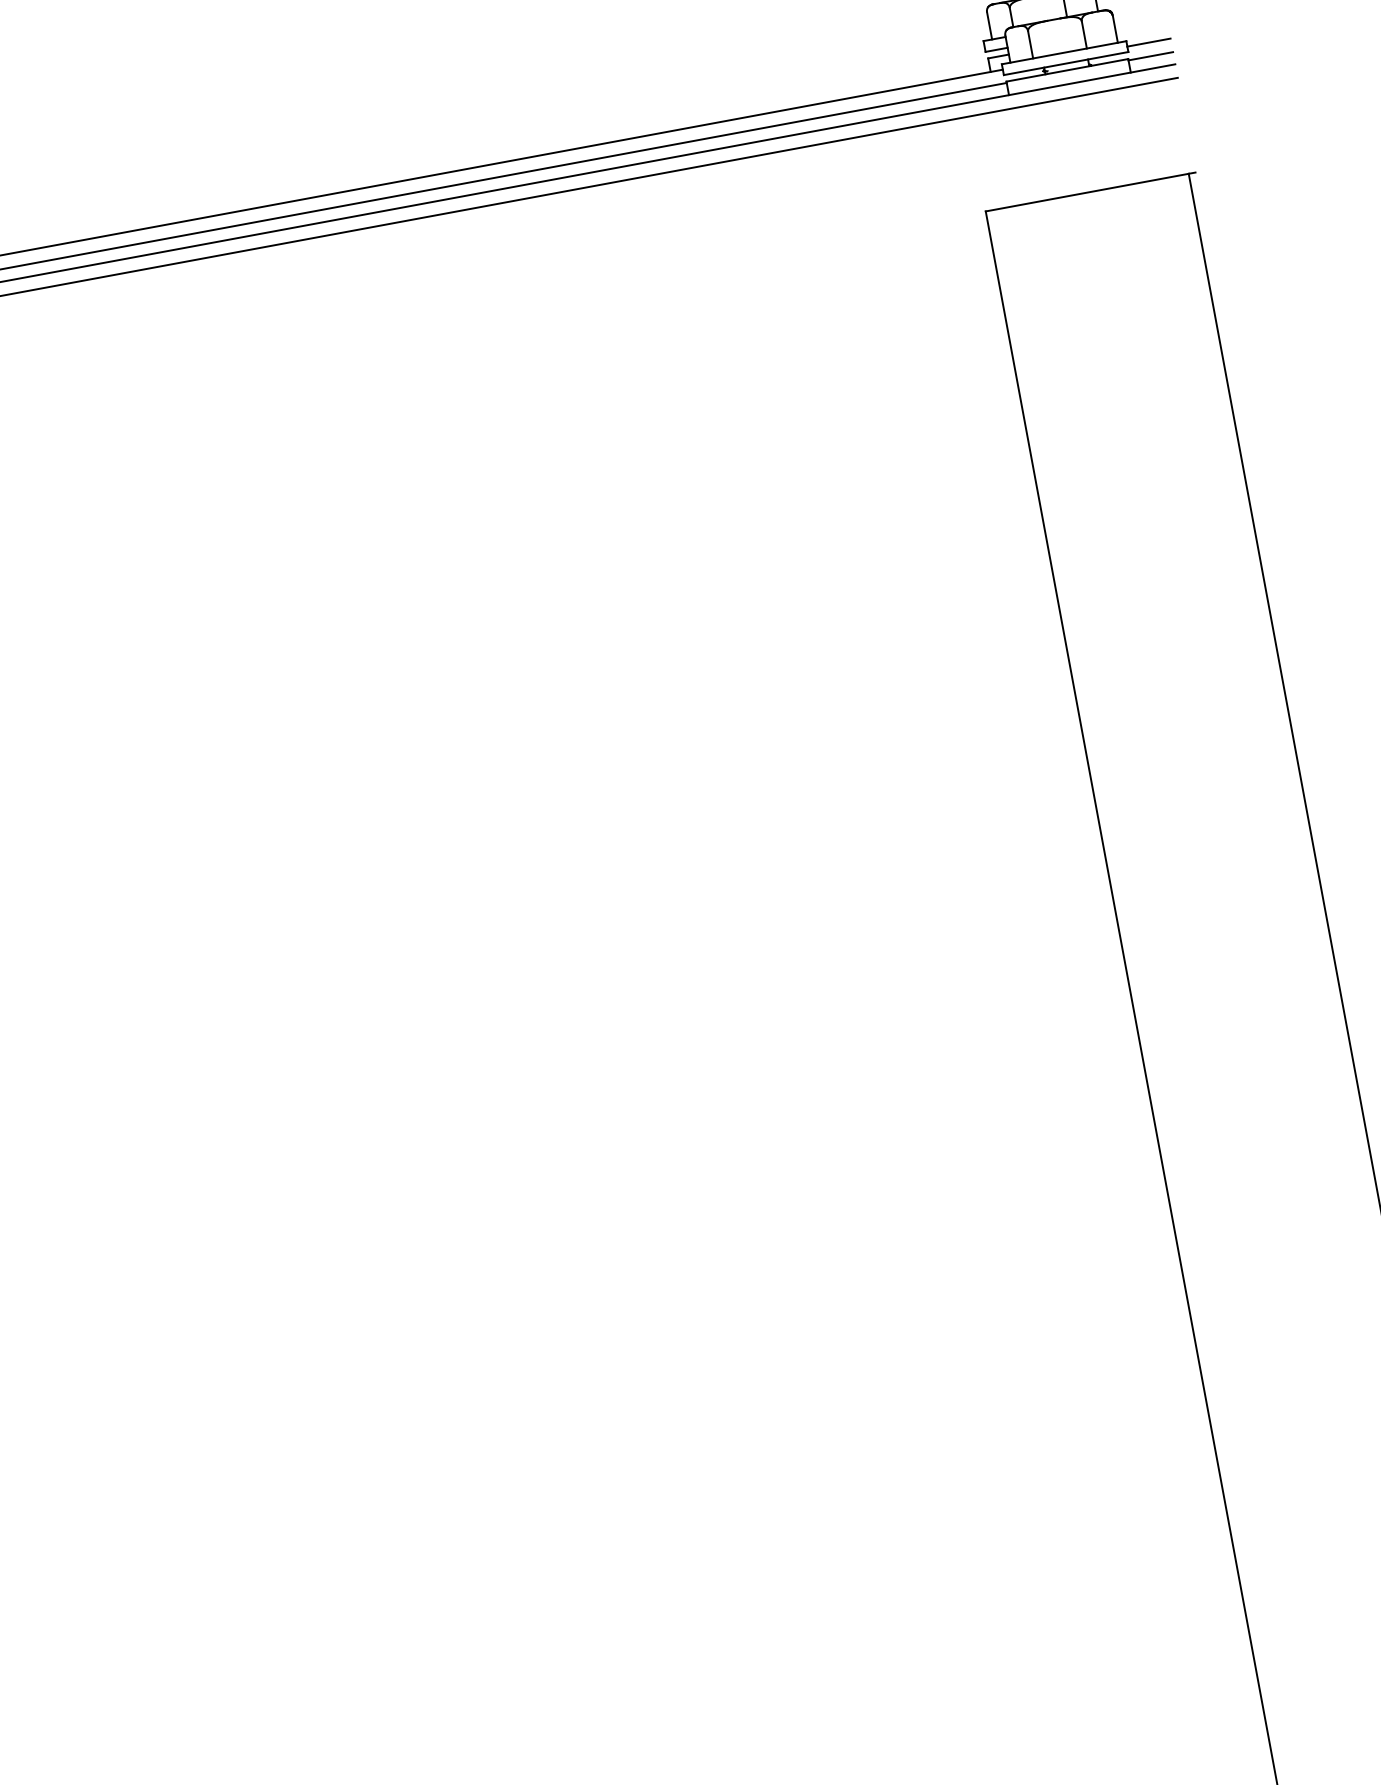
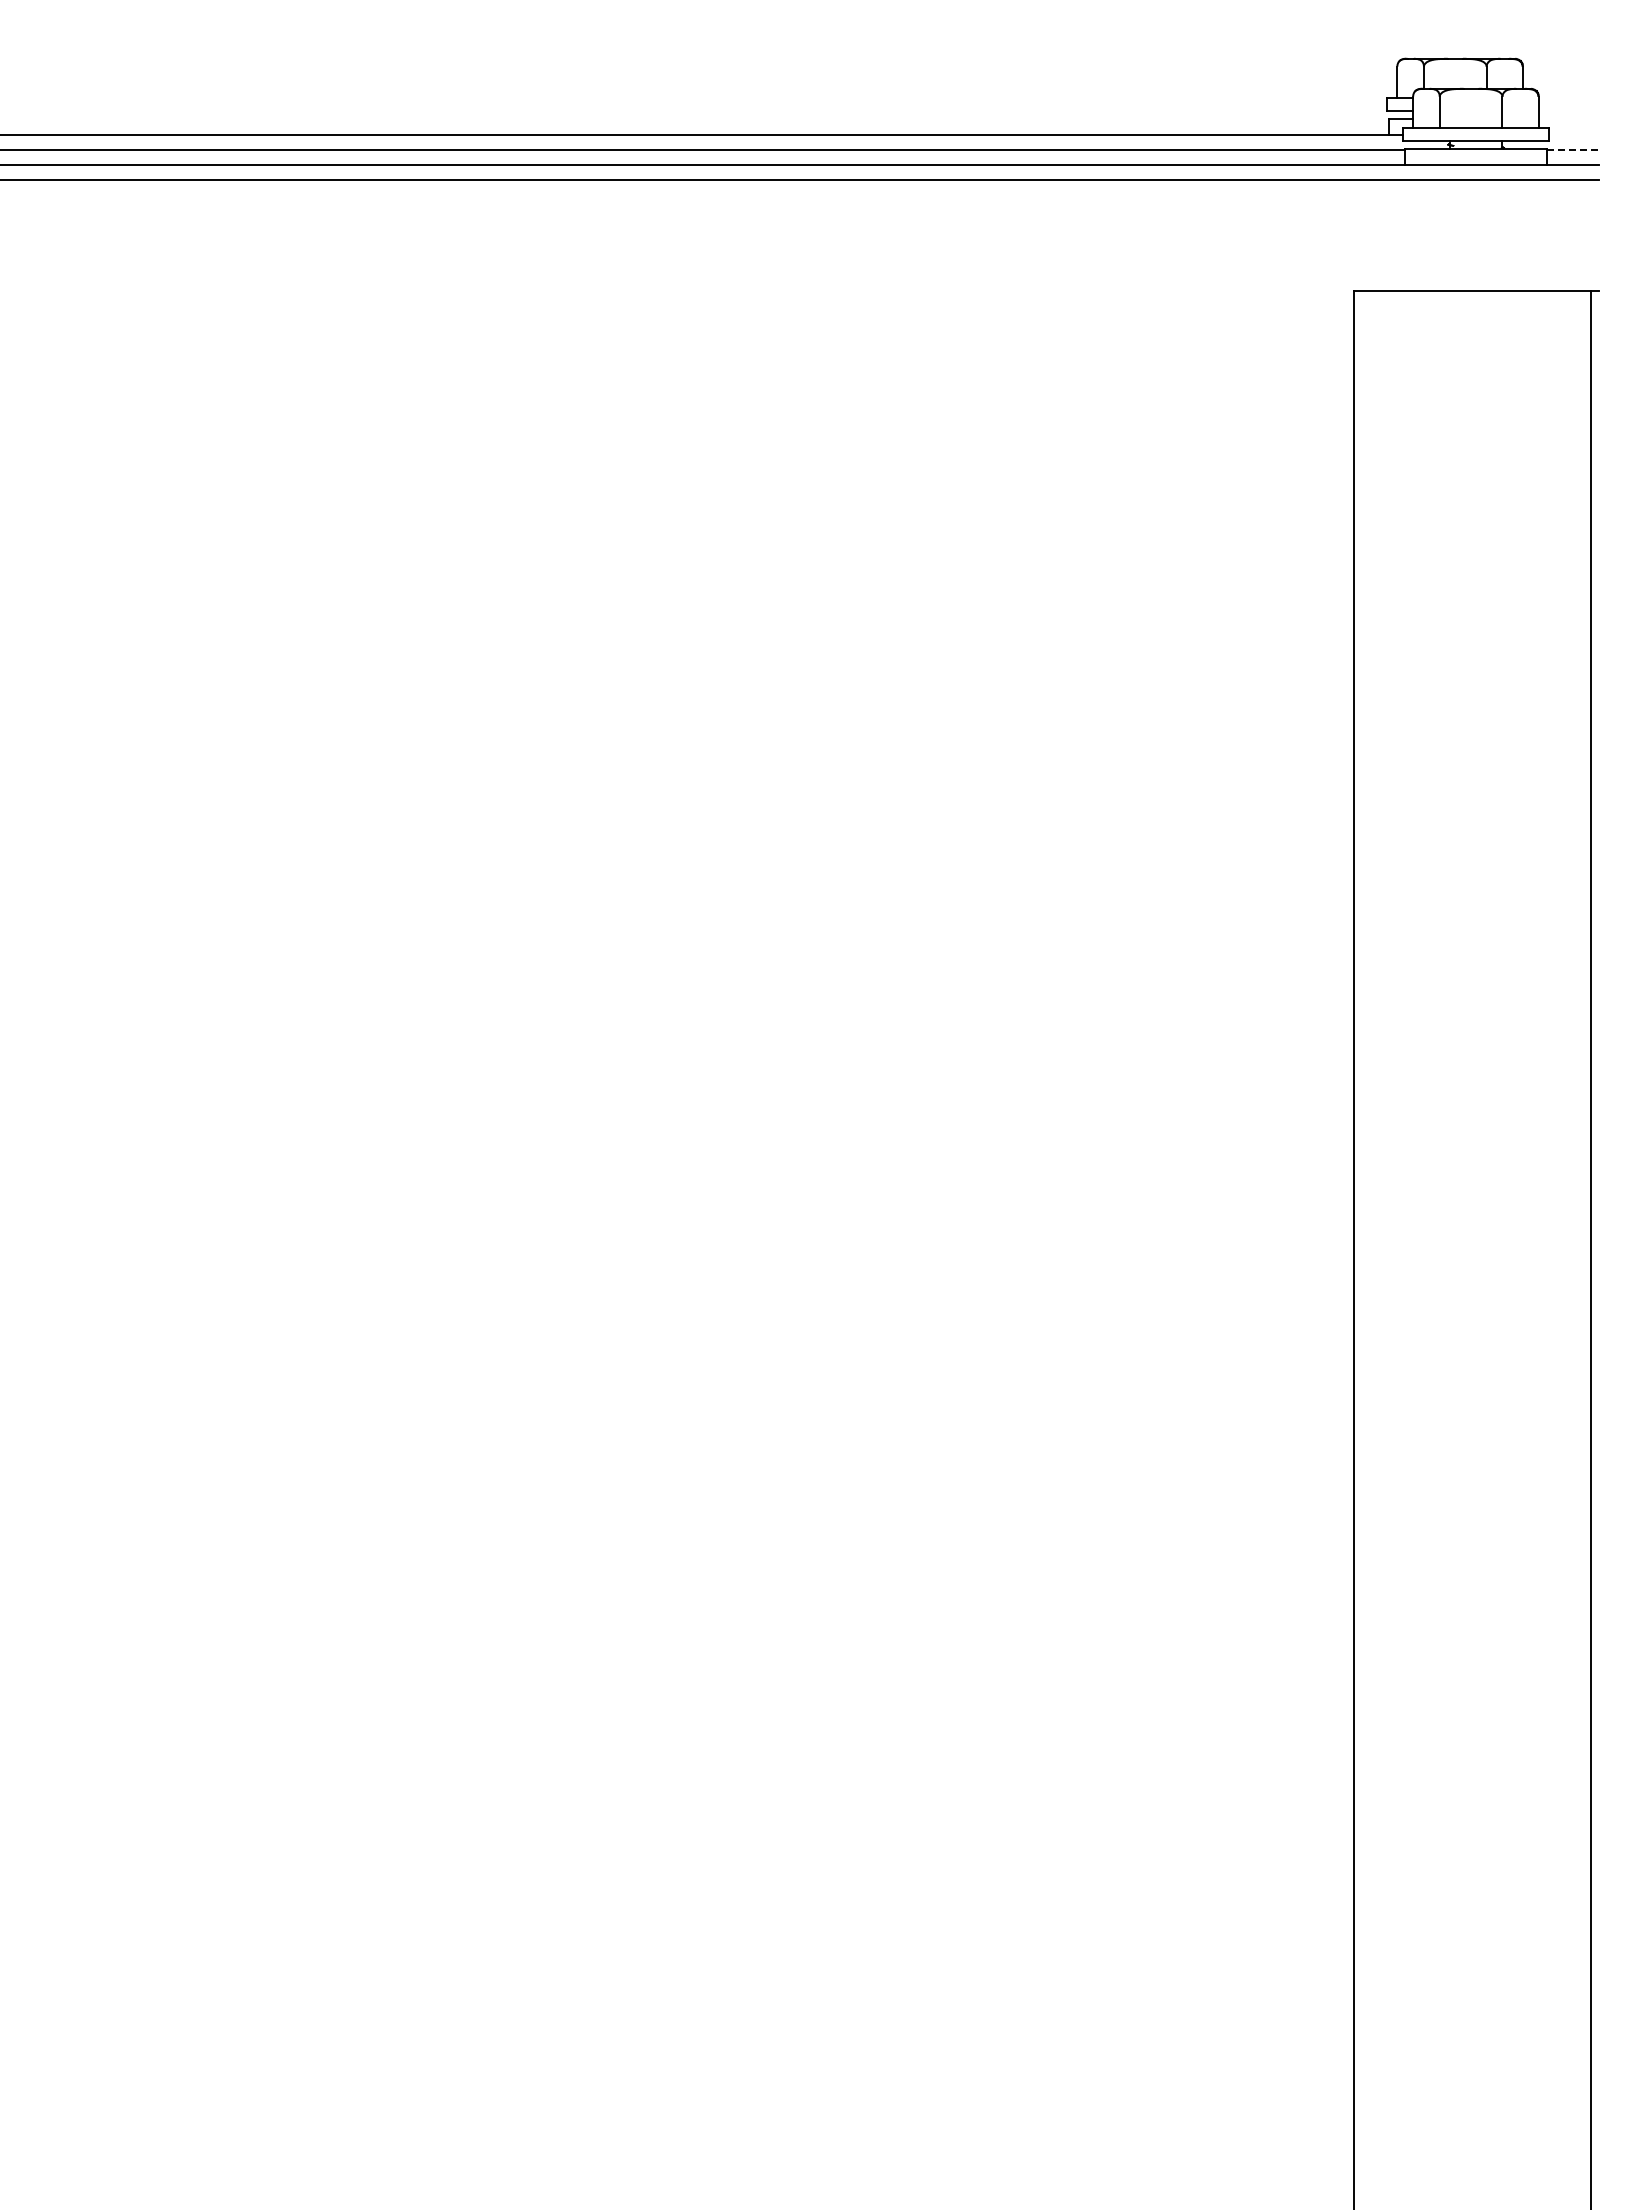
line: (1148, 42) -> (1573, 134), removed
line: (1151, 56) -> (1573, 150), solid -> dashed

